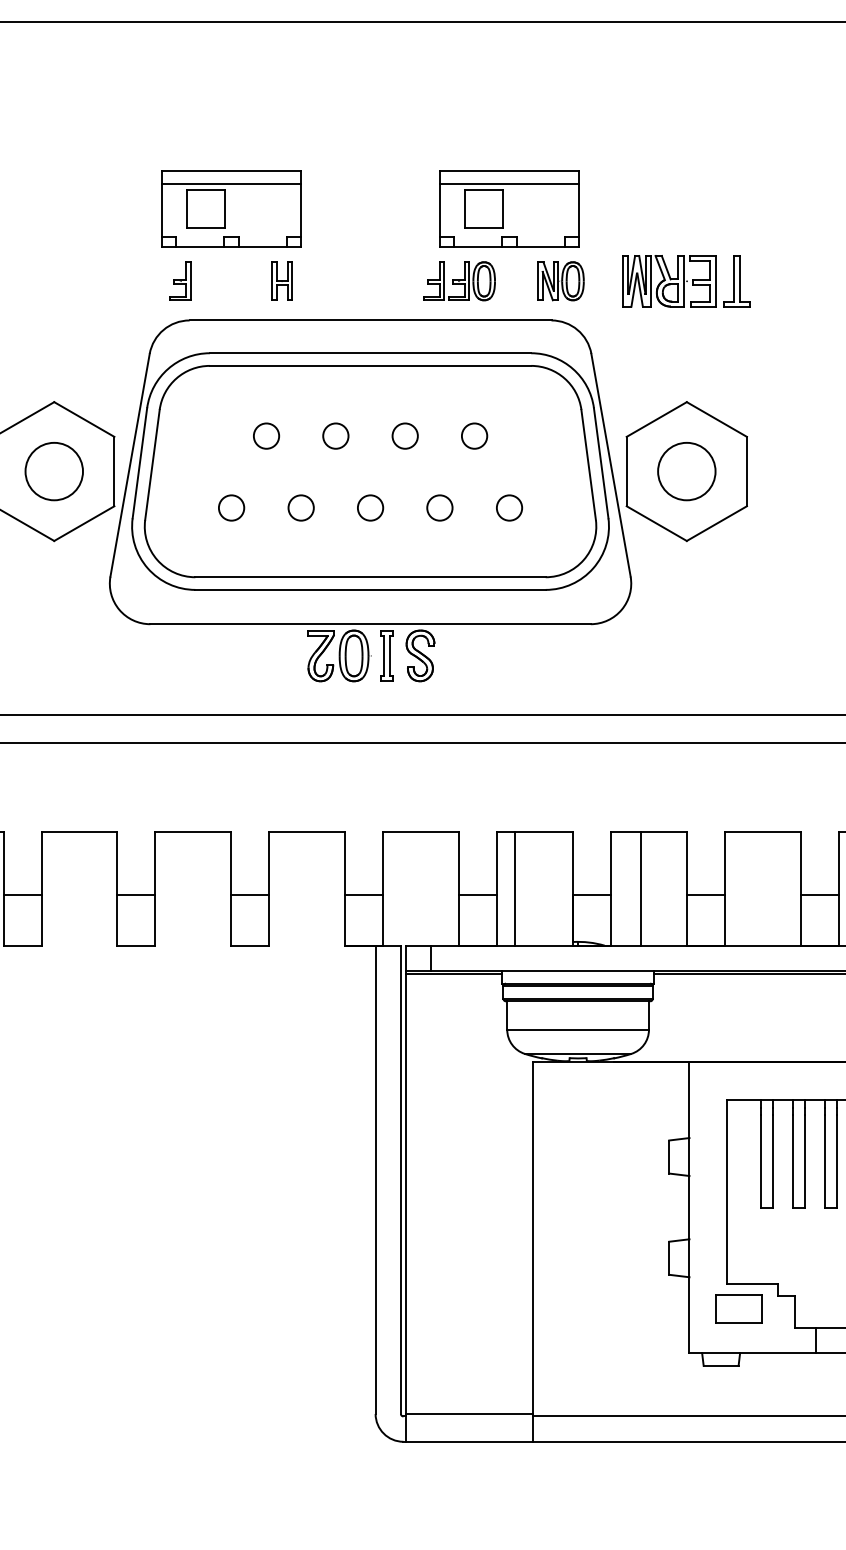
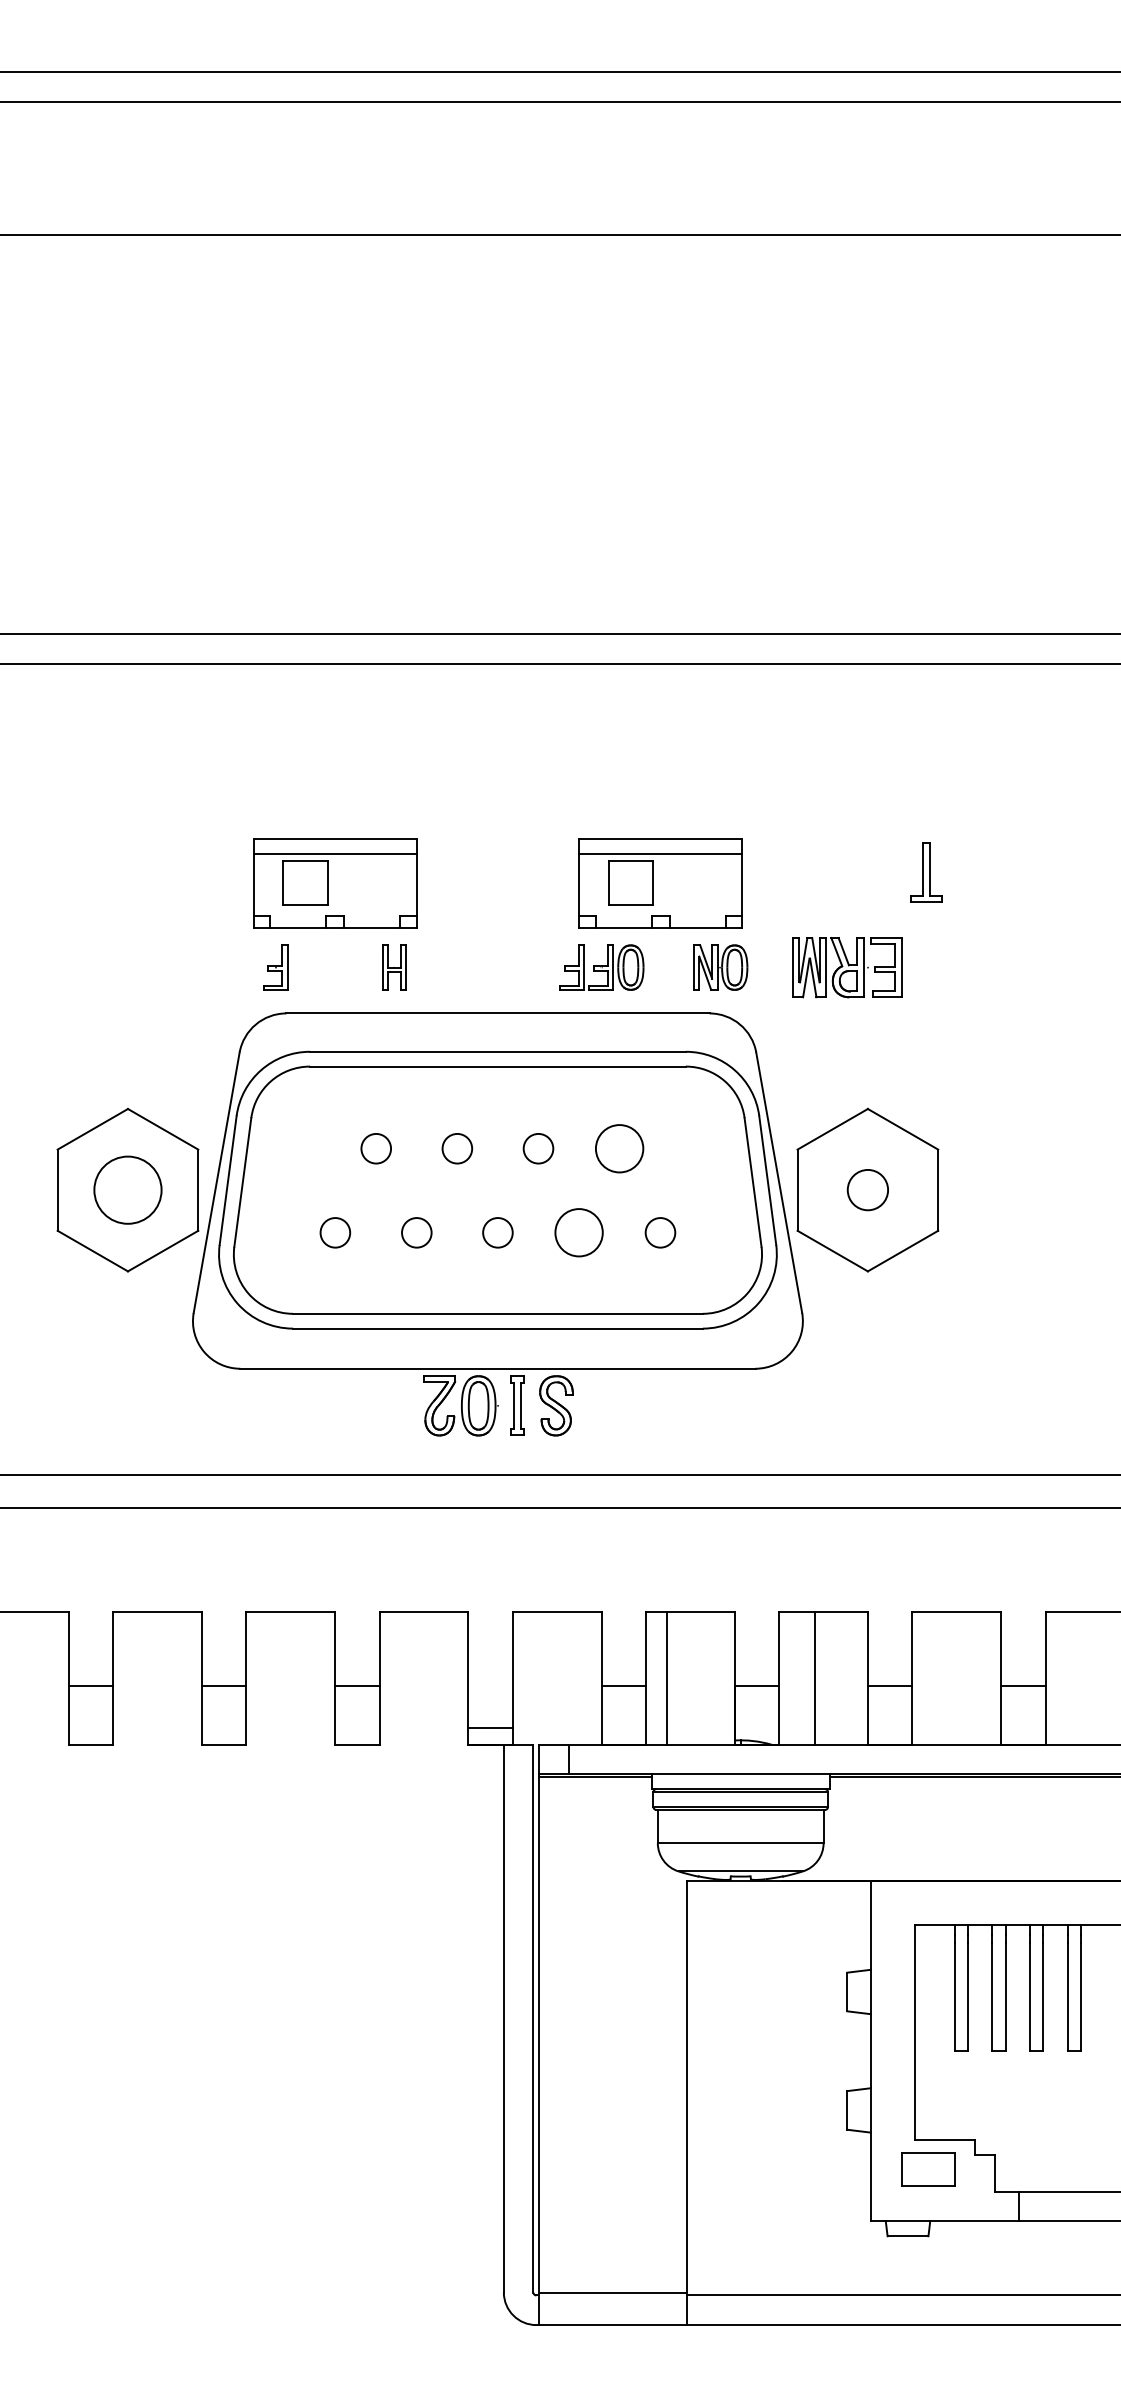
part: (736, 281) -> (926, 872), moved
circle: (474, 435) -> (619, 1148), size x1.6
circle: (686, 470) -> (867, 1189), size x0.6
circle: (439, 507) -> (578, 1232), size x1.6
line: (364, 895) -> (490, 1727), moved

